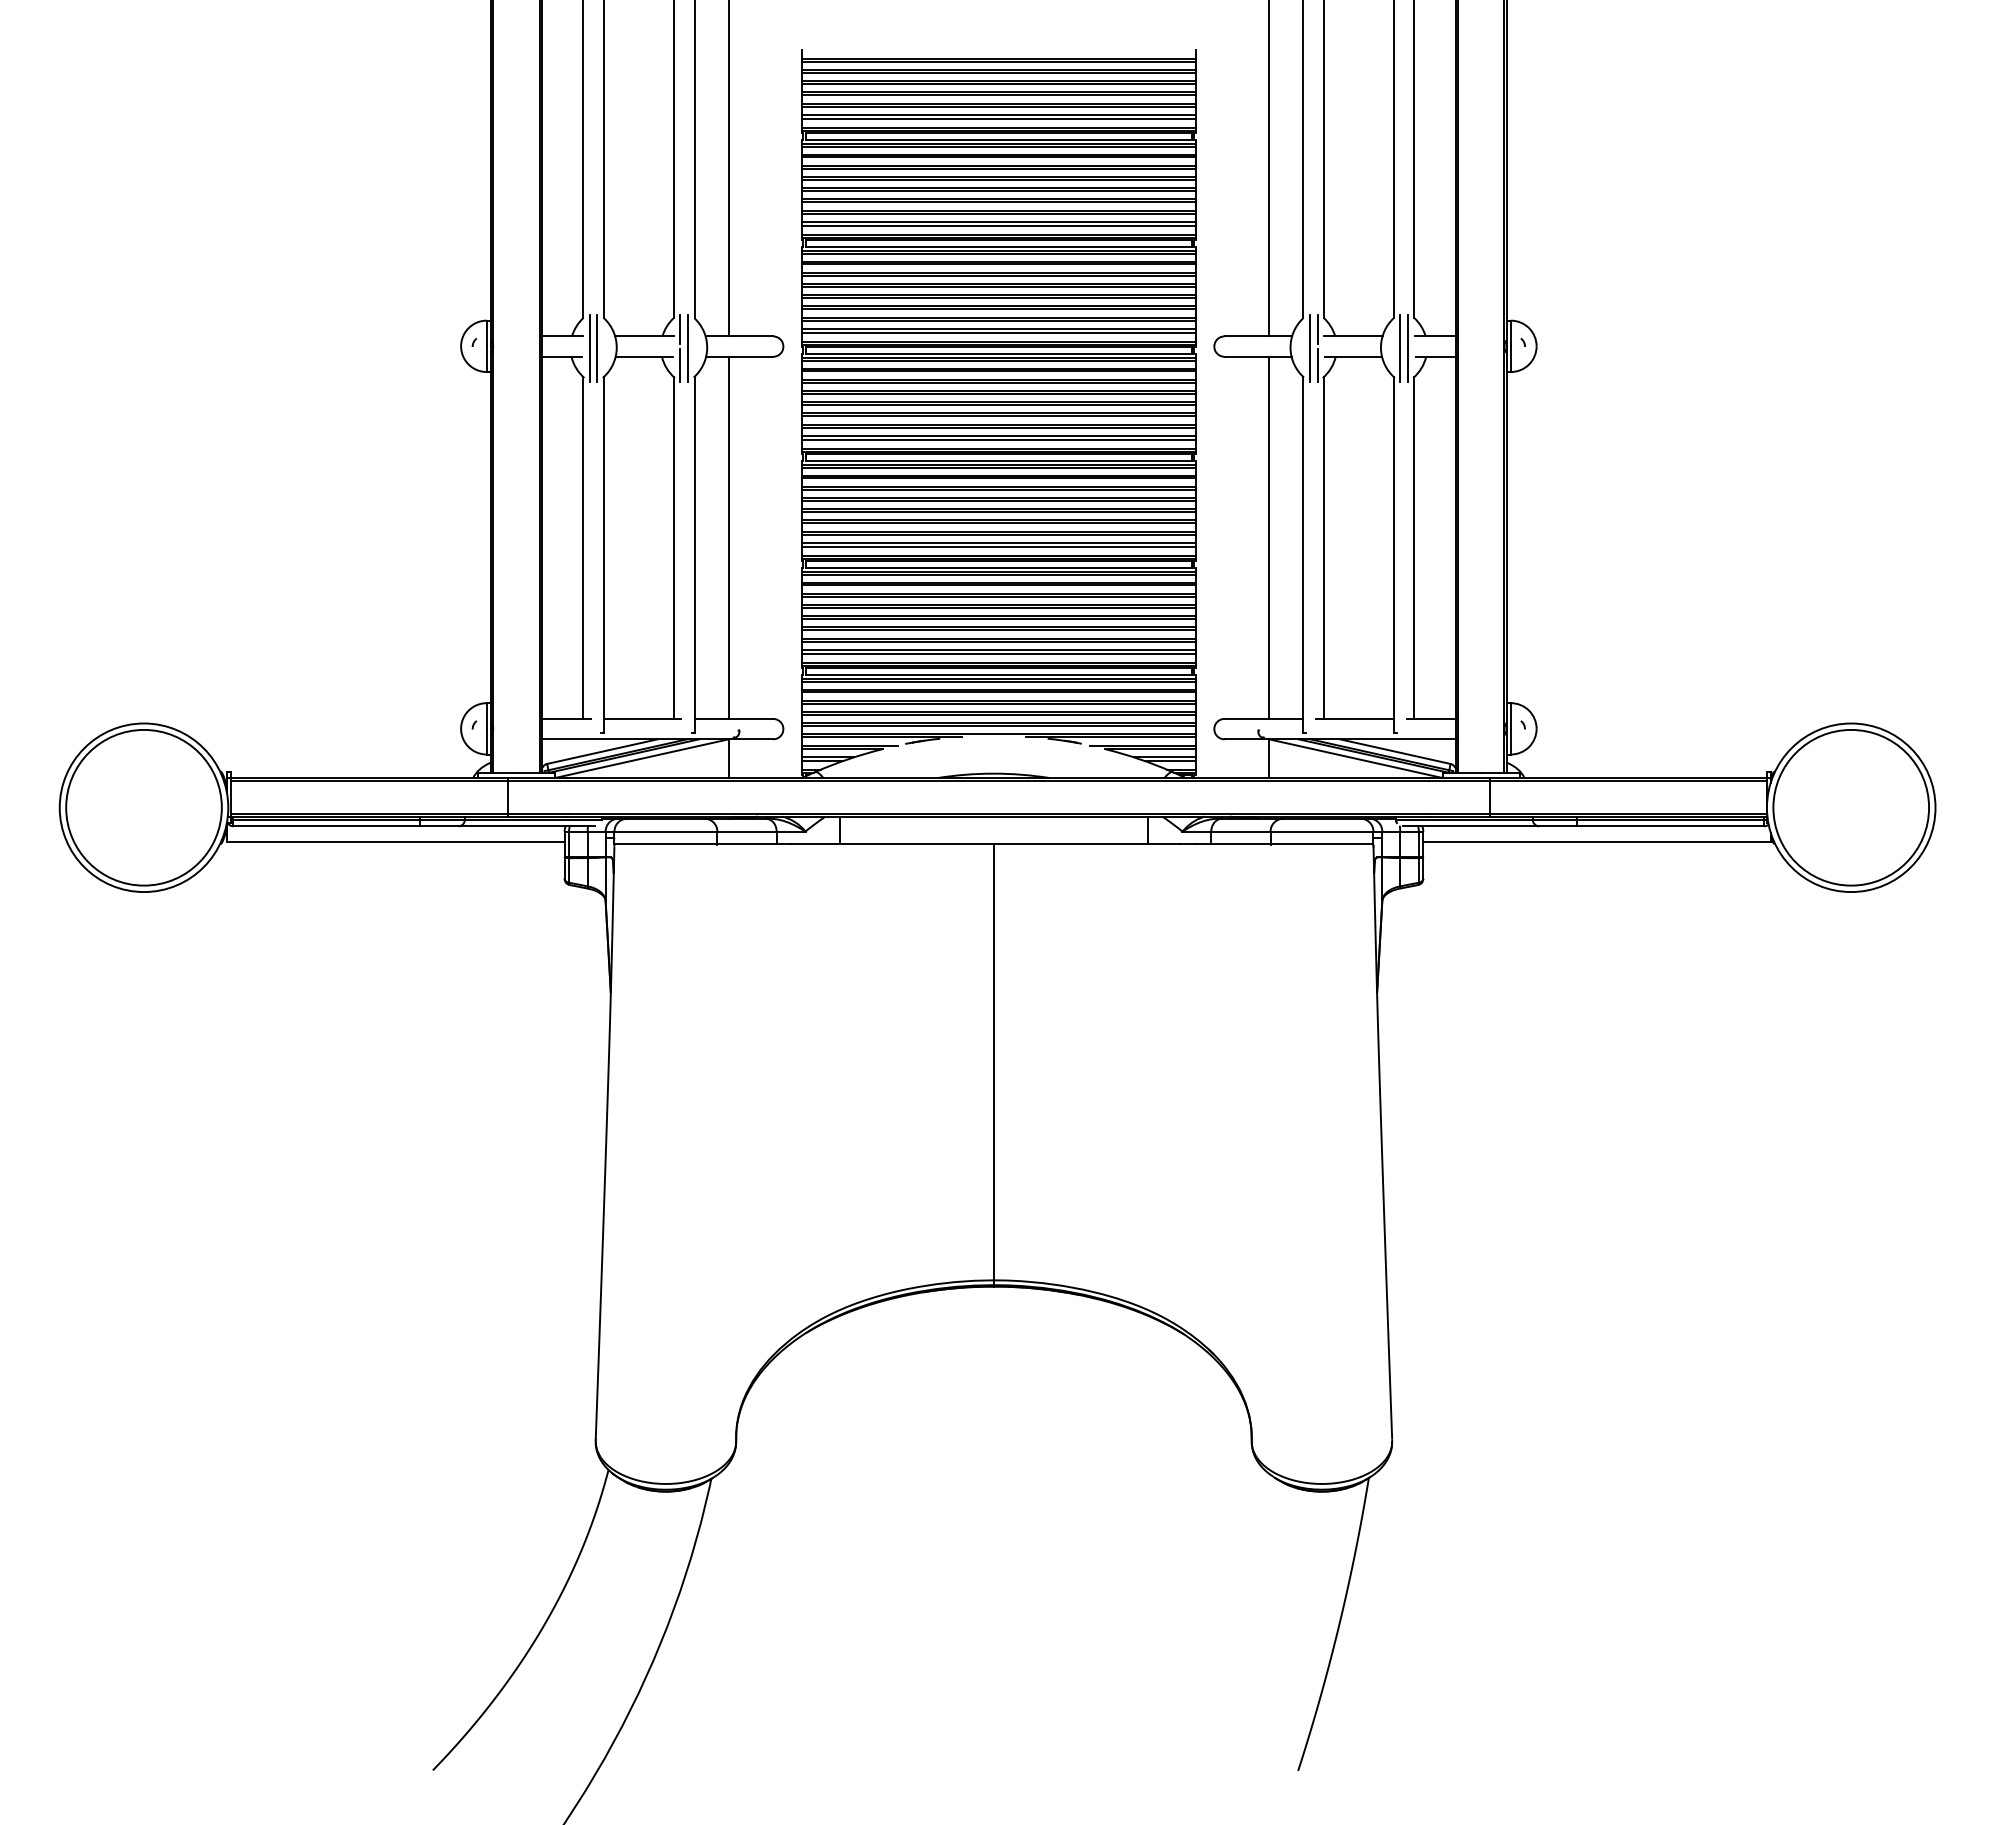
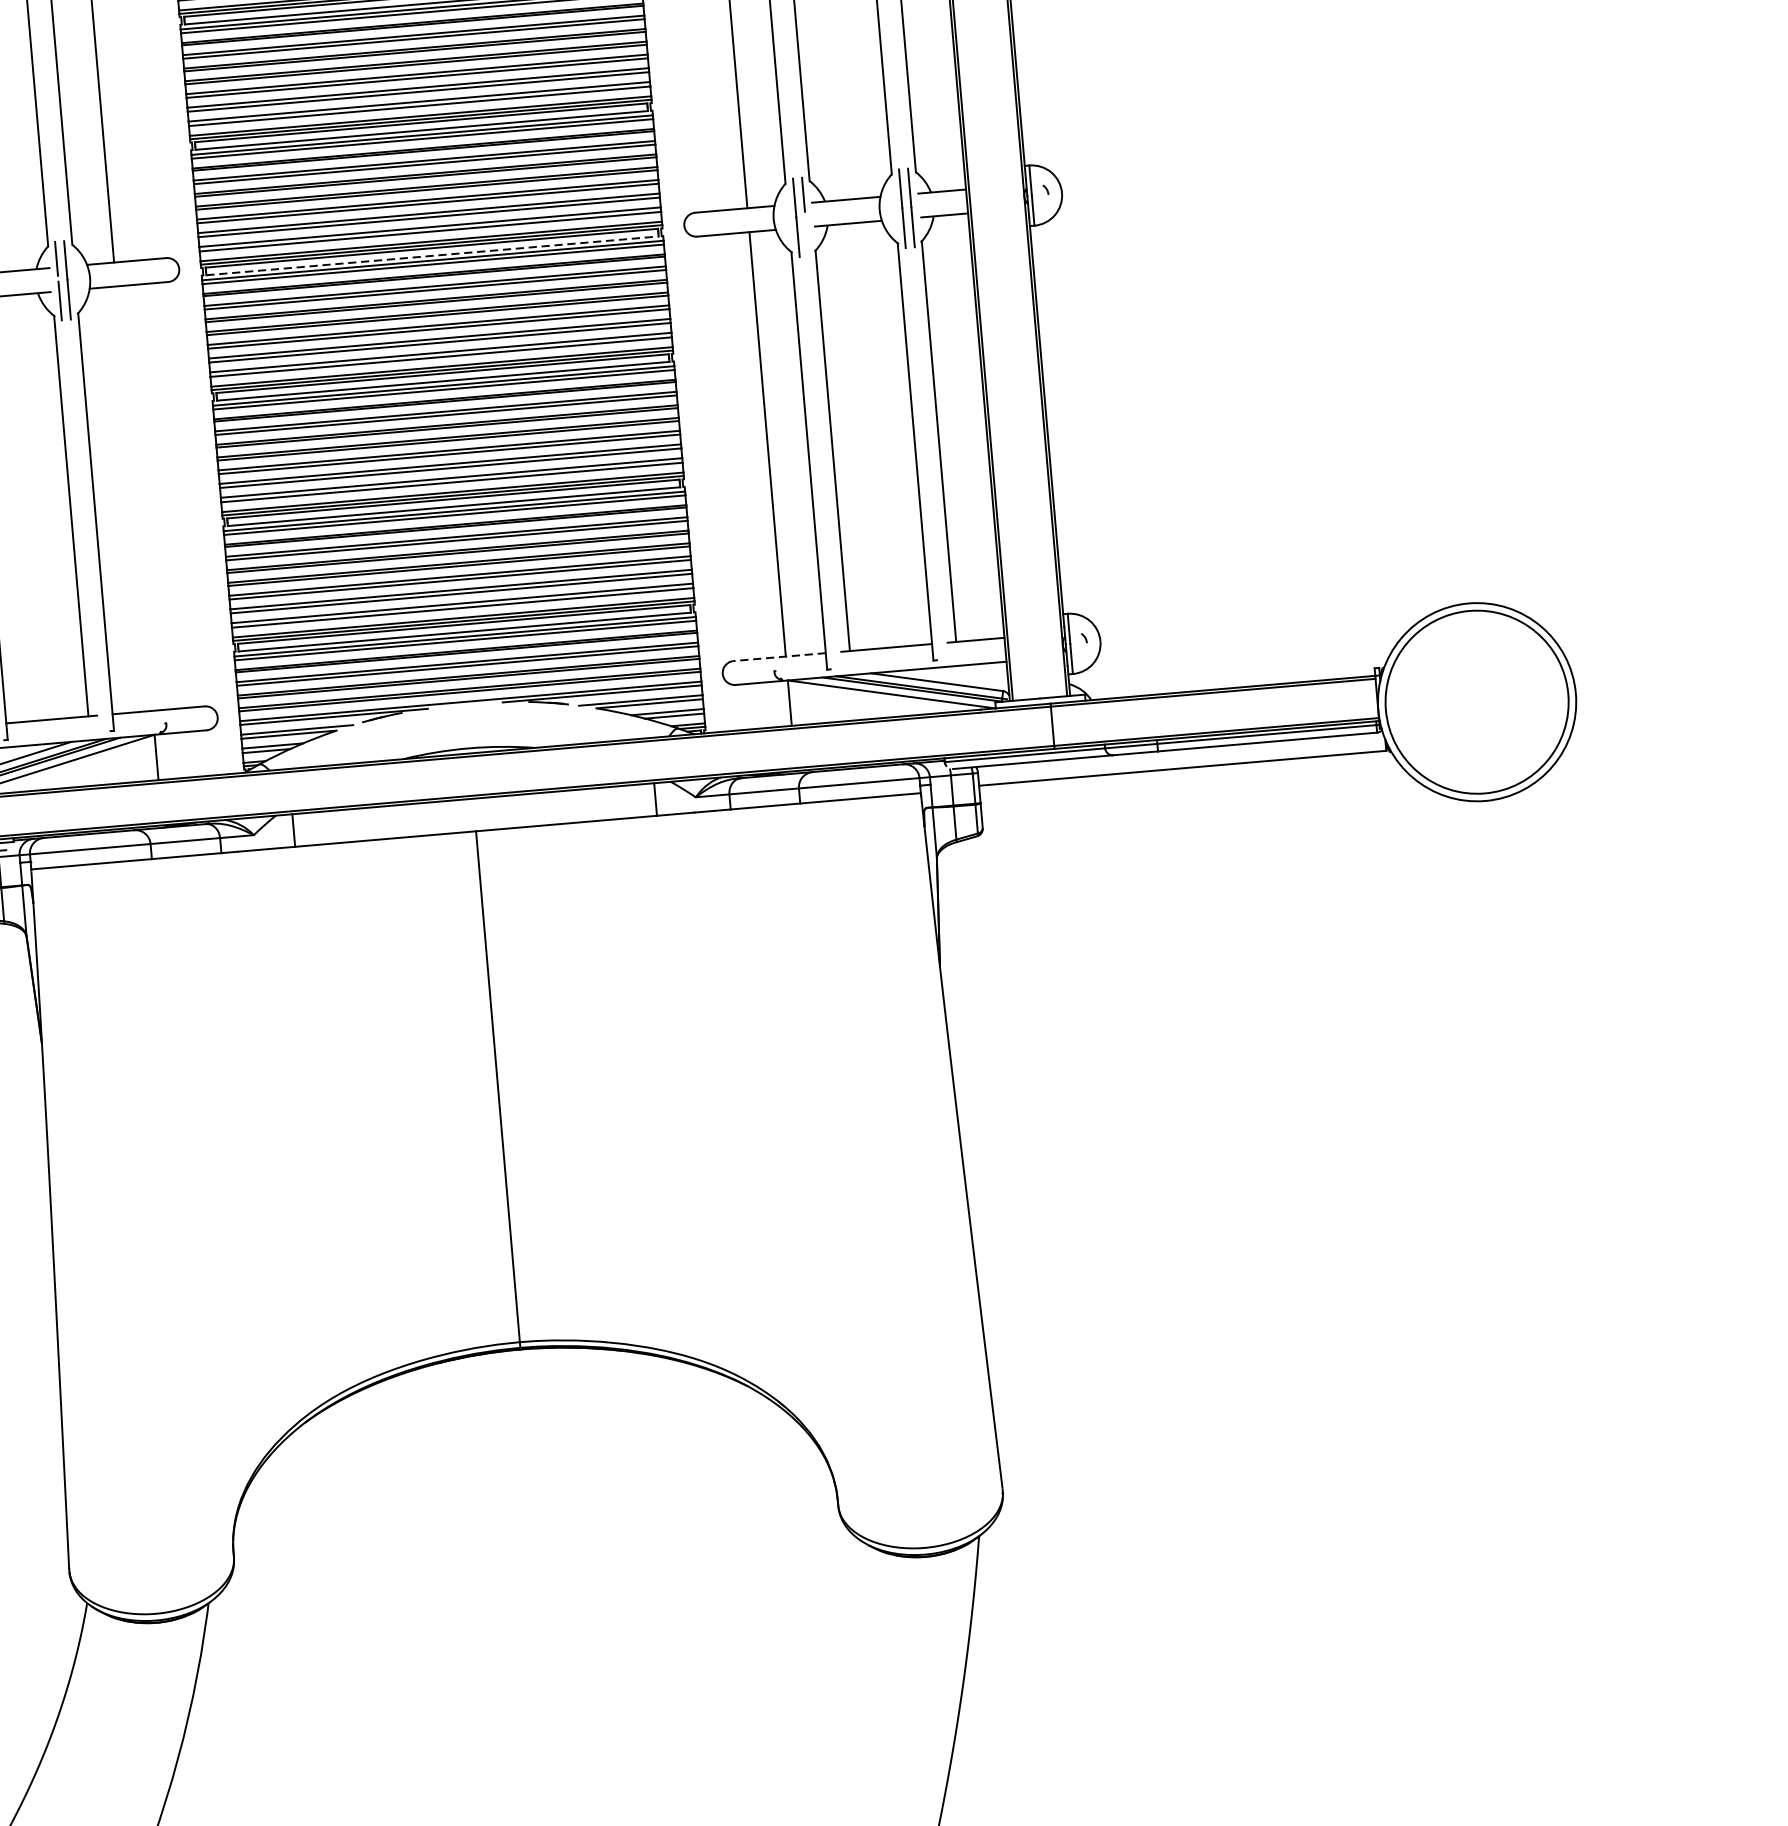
line: (998, 353) -> (432, 255), solid -> dashed
line: (1317, 364) -> (807, 236), removed
line: (728, 537) -> (134, 498), removed
line: (1263, 718) -> (779, 656), solid -> dashed

